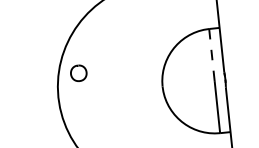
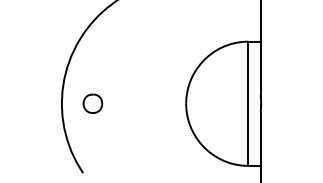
line: (212, 55) -> (248, 73), dashed -> solid
part: (78, 73) -> (92, 103), moved

